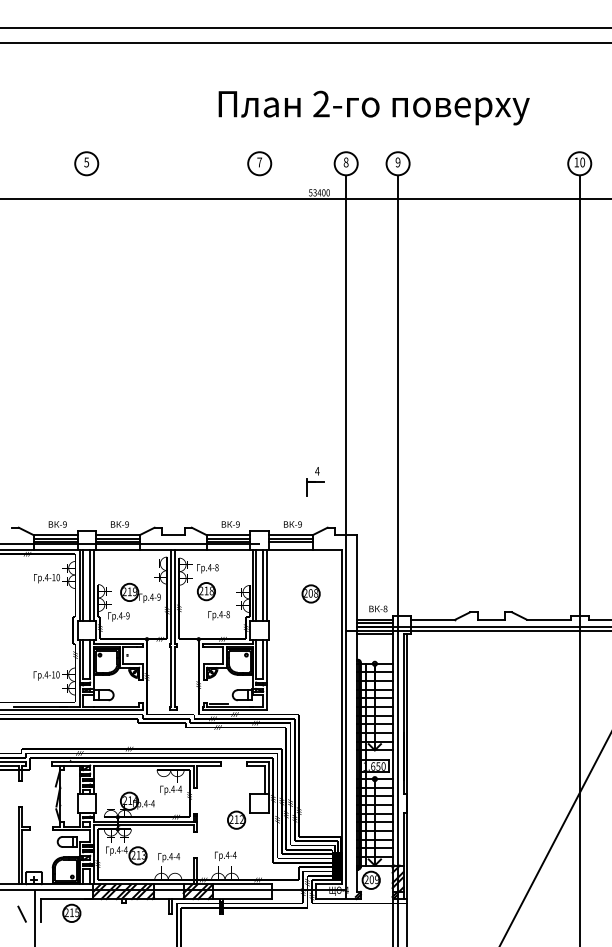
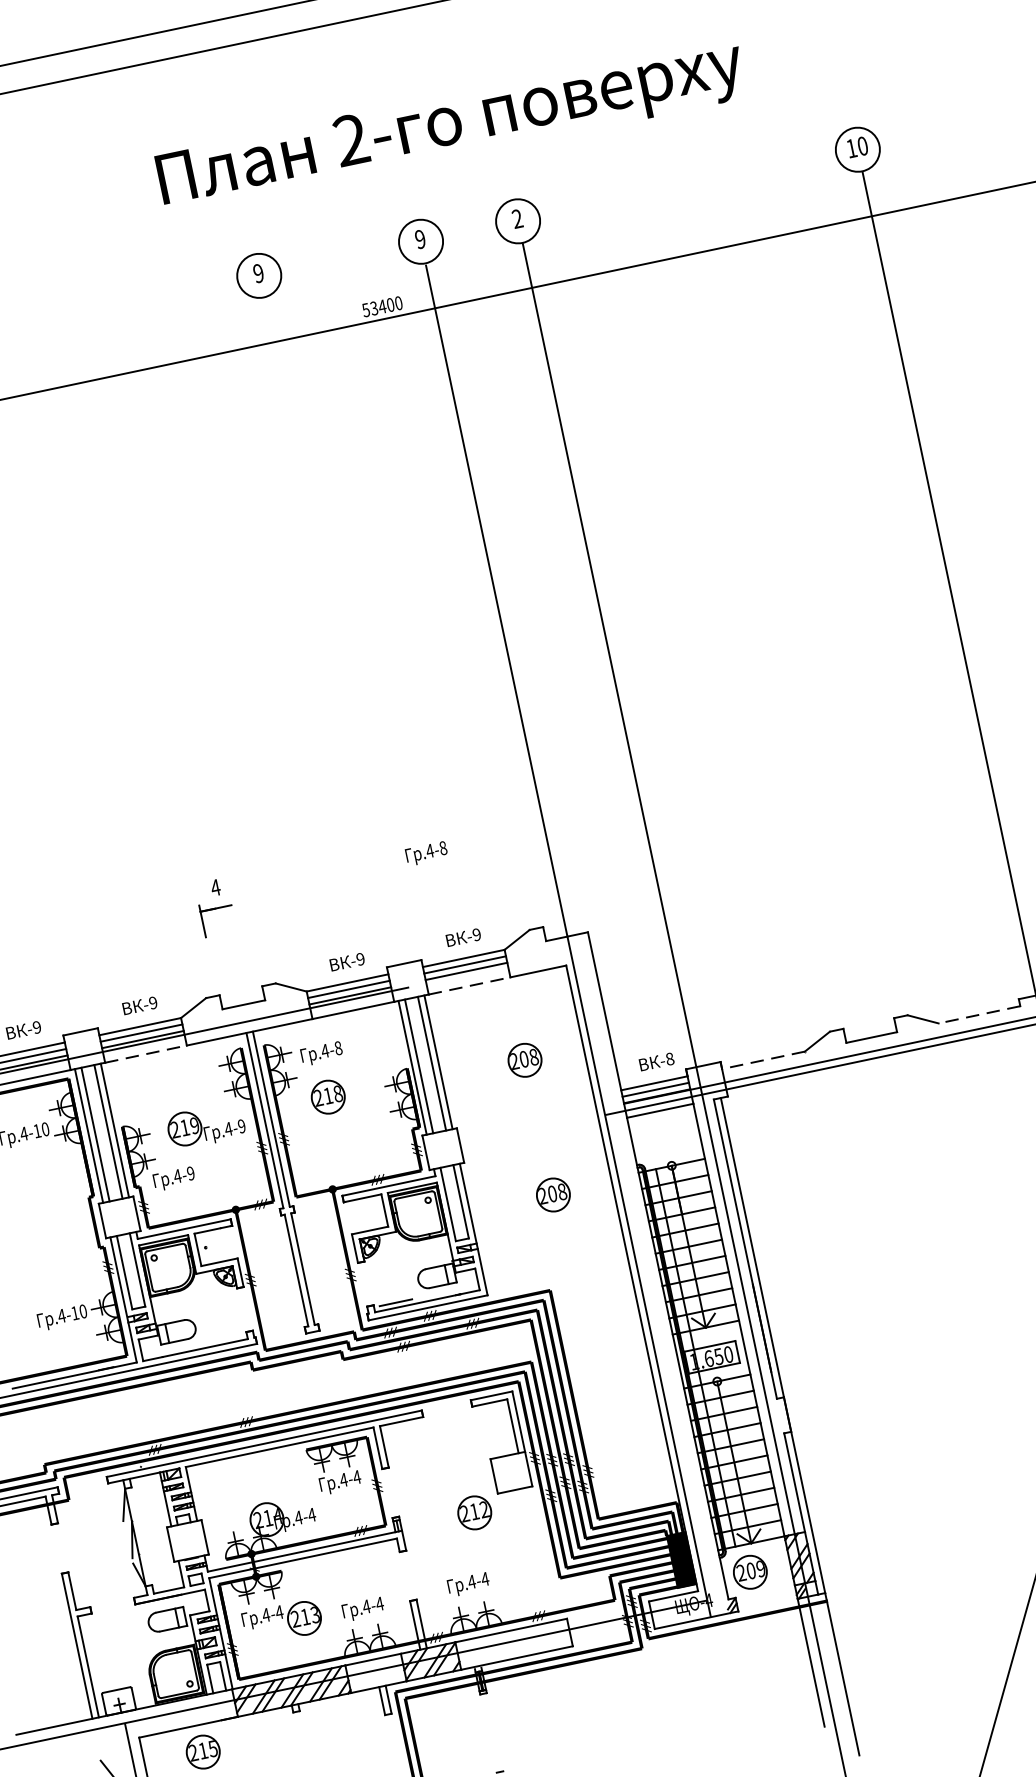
text: (259, 162) -> (258, 273), 7 -> 9
text: (345, 162) -> (419, 239), 8 -> 9
text: (397, 162) -> (516, 219), 9 -> 2
part: (315, 481) -> (216, 907), moved
line: (117, 549) -> (145, 1053), solid -> dashed
line: (290, 549) -> (468, 985), solid -> dashed
text: (218, 615) -> (425, 853), moved
line: (432, 619) -> (762, 1060), solid -> dashed
line: (548, 619) -> (979, 1014), solid -> dashed
part: (310, 665) -> (552, 1194), added

